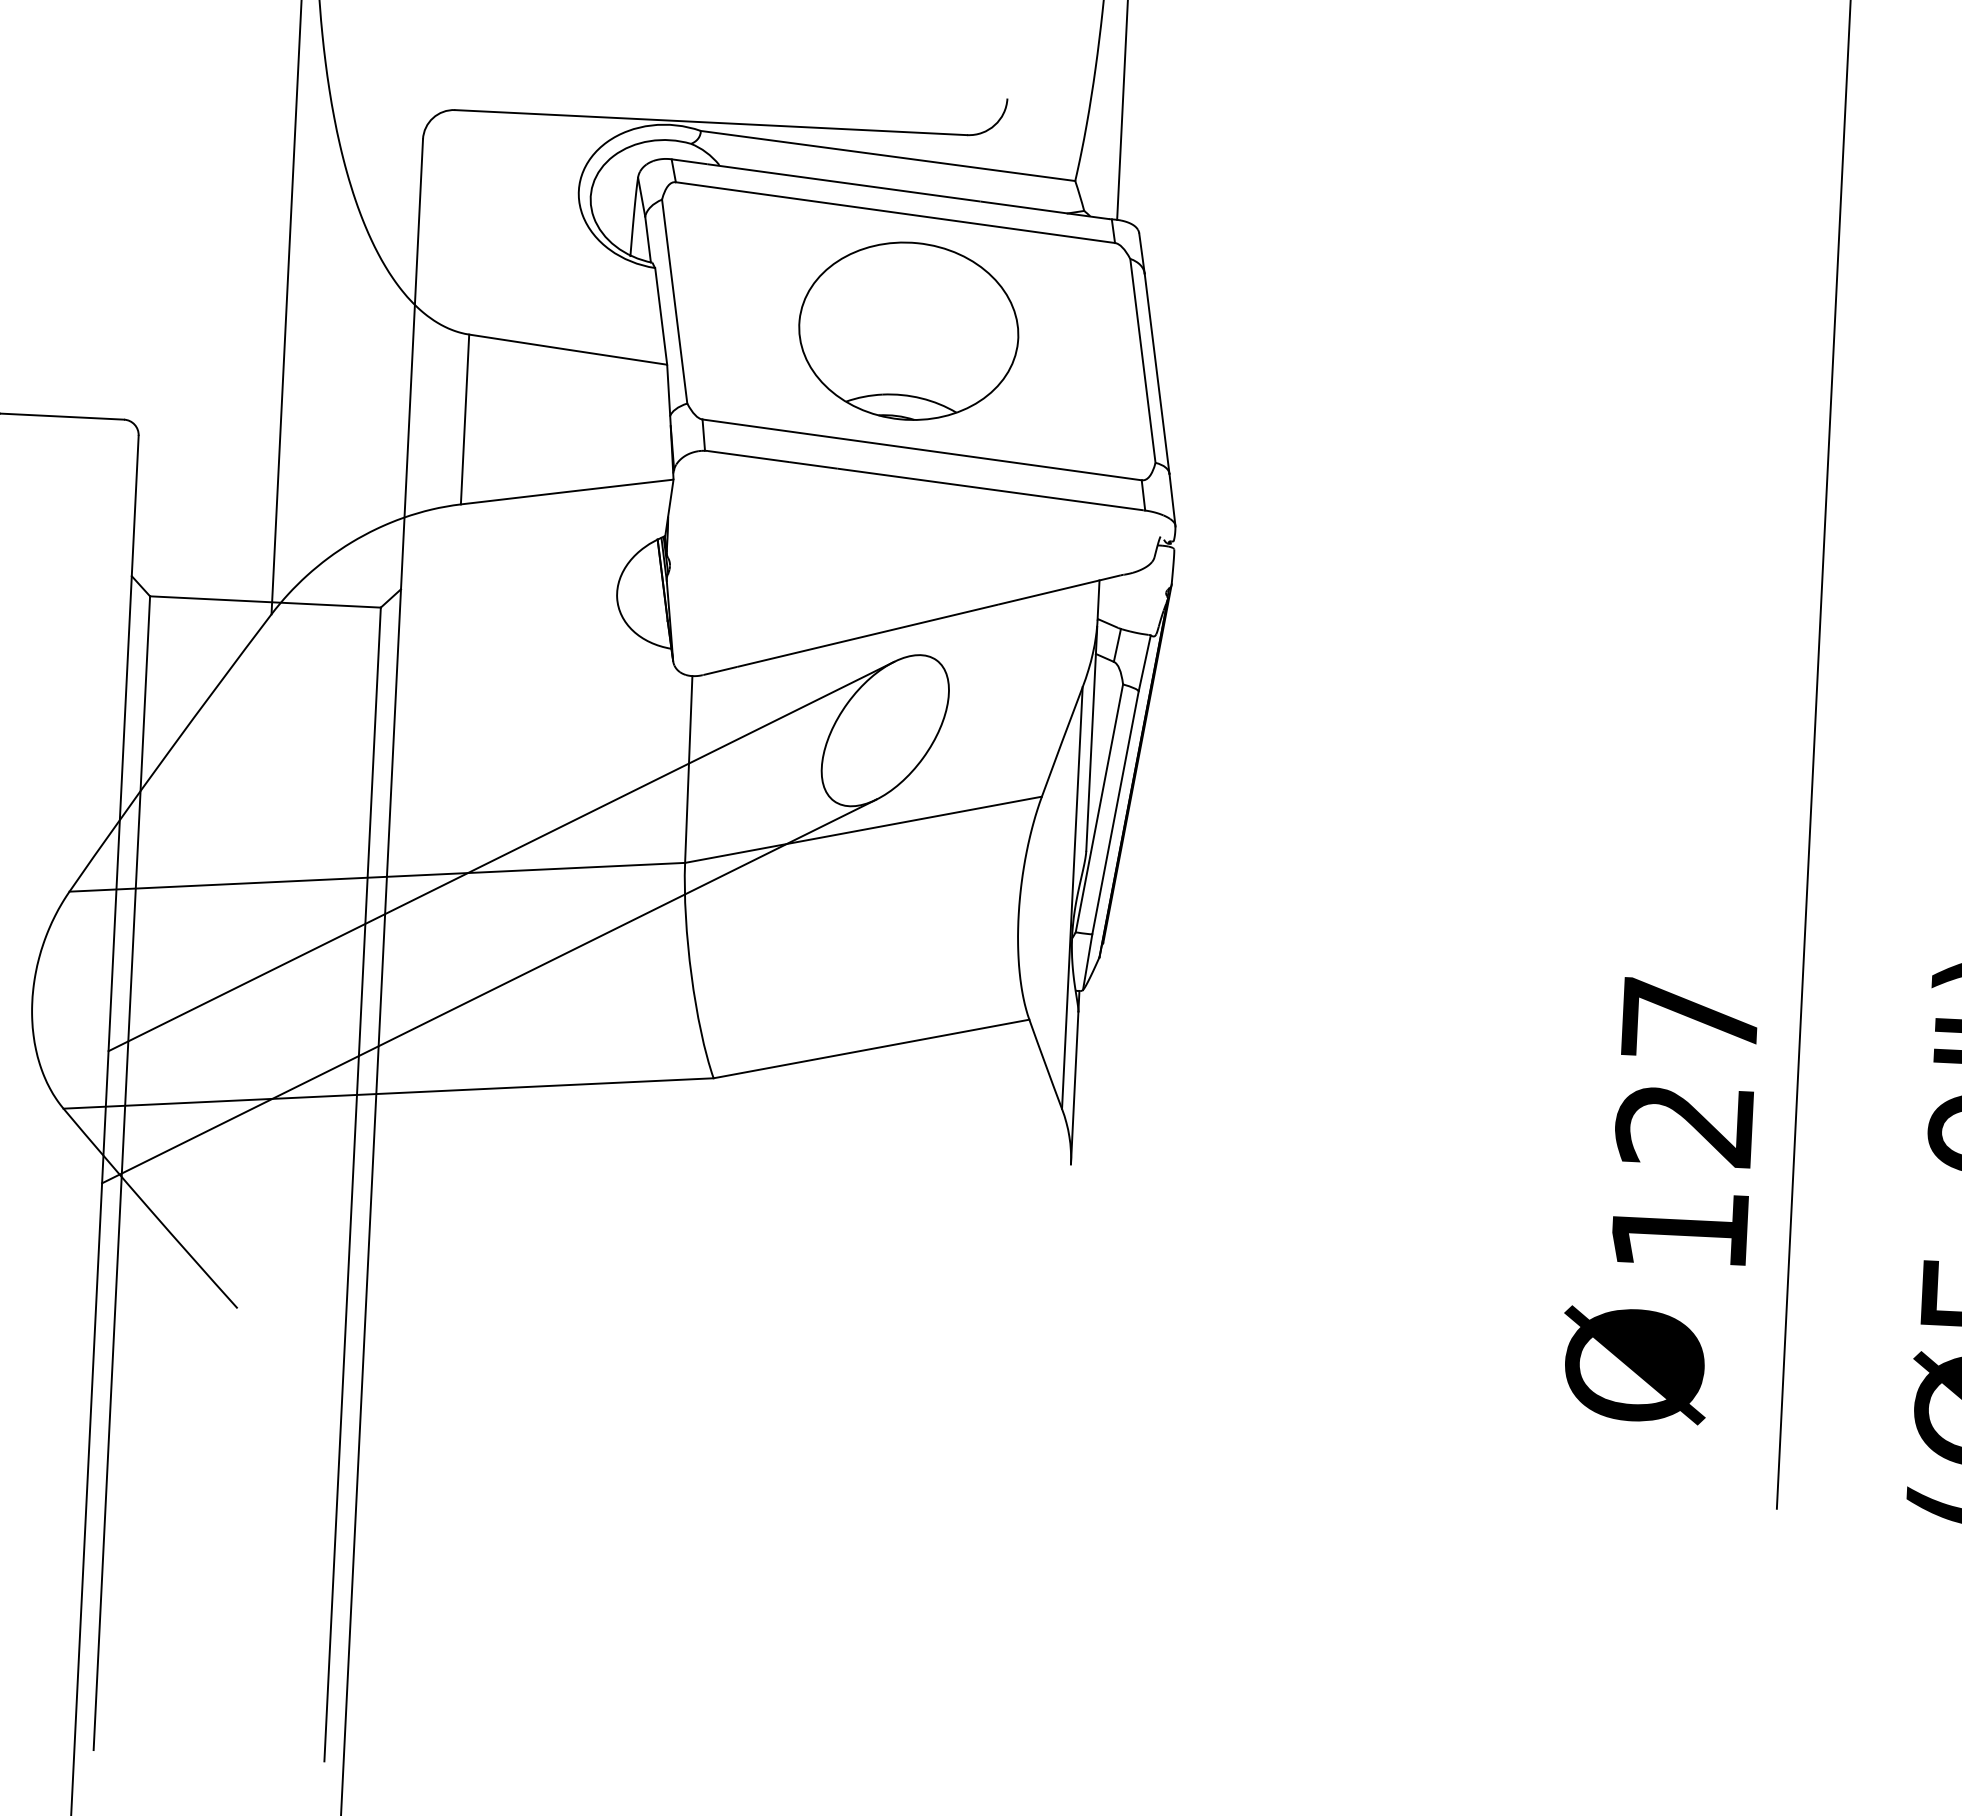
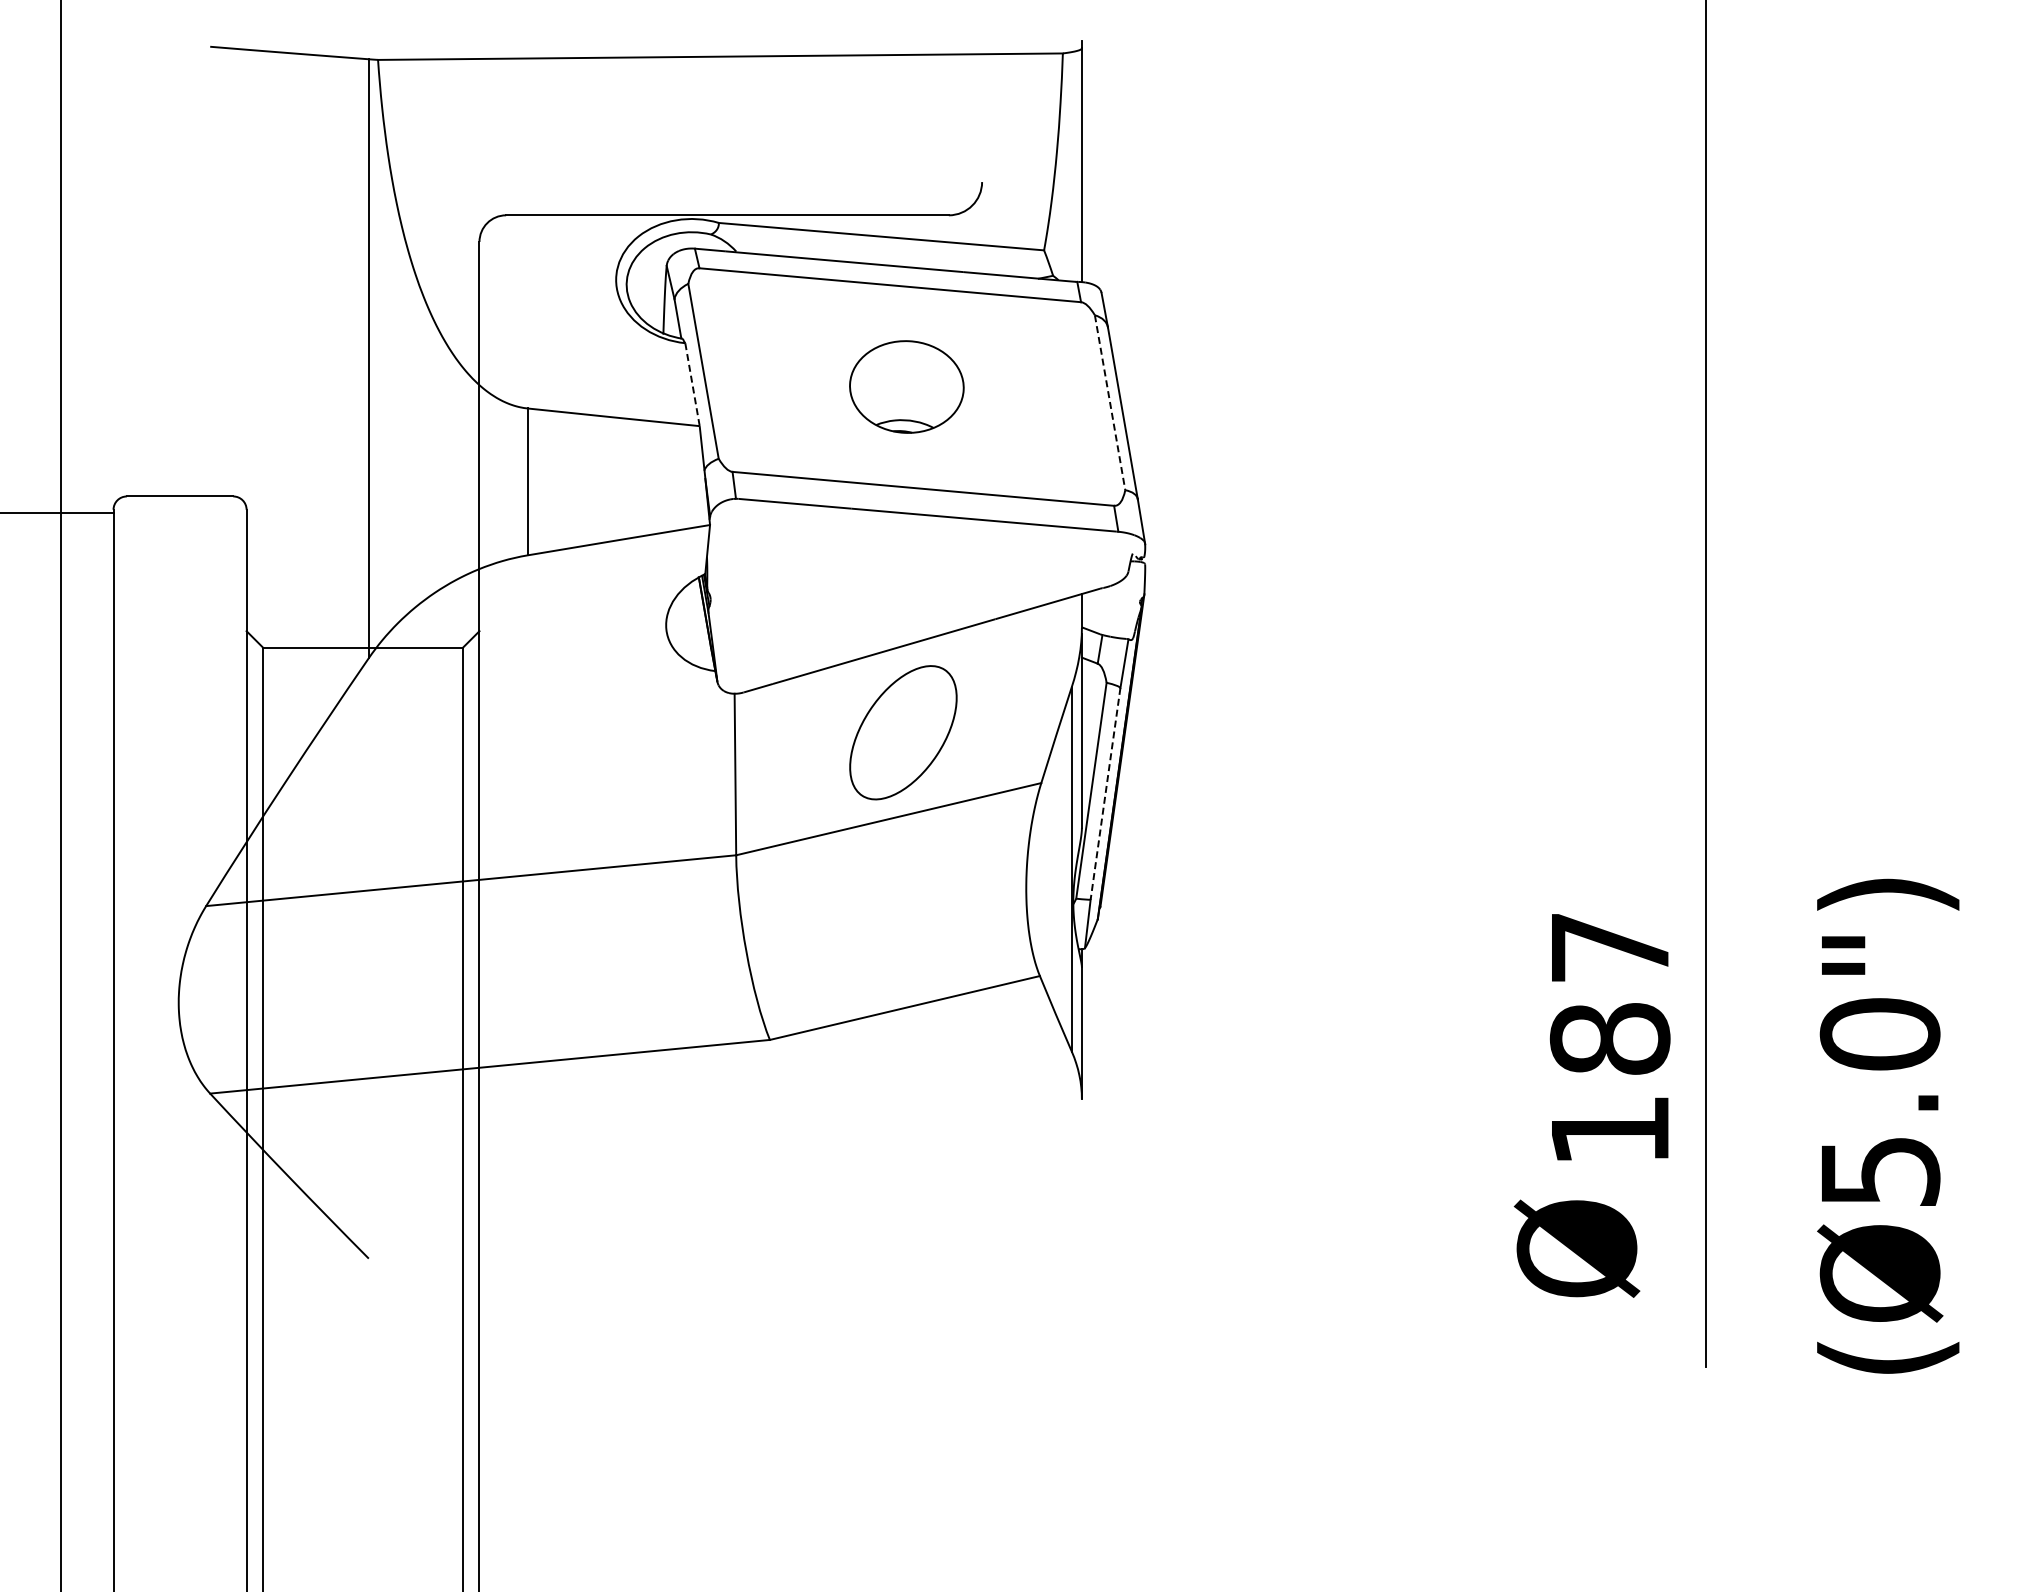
line: (661, 317) -> (692, 385), solid -> dashed
part: (908, 330) -> (906, 386), size x0.6
line: (1143, 360) -> (1110, 402), solid -> dashed
line: (1115, 812) -> (1105, 793), solid -> dashed
line: (501, 856) -> (577, 857), removed
line: (489, 991) -> (572, 974), removed
text: (1684, 1124) -> (1609, 1038), 127 -> 187

